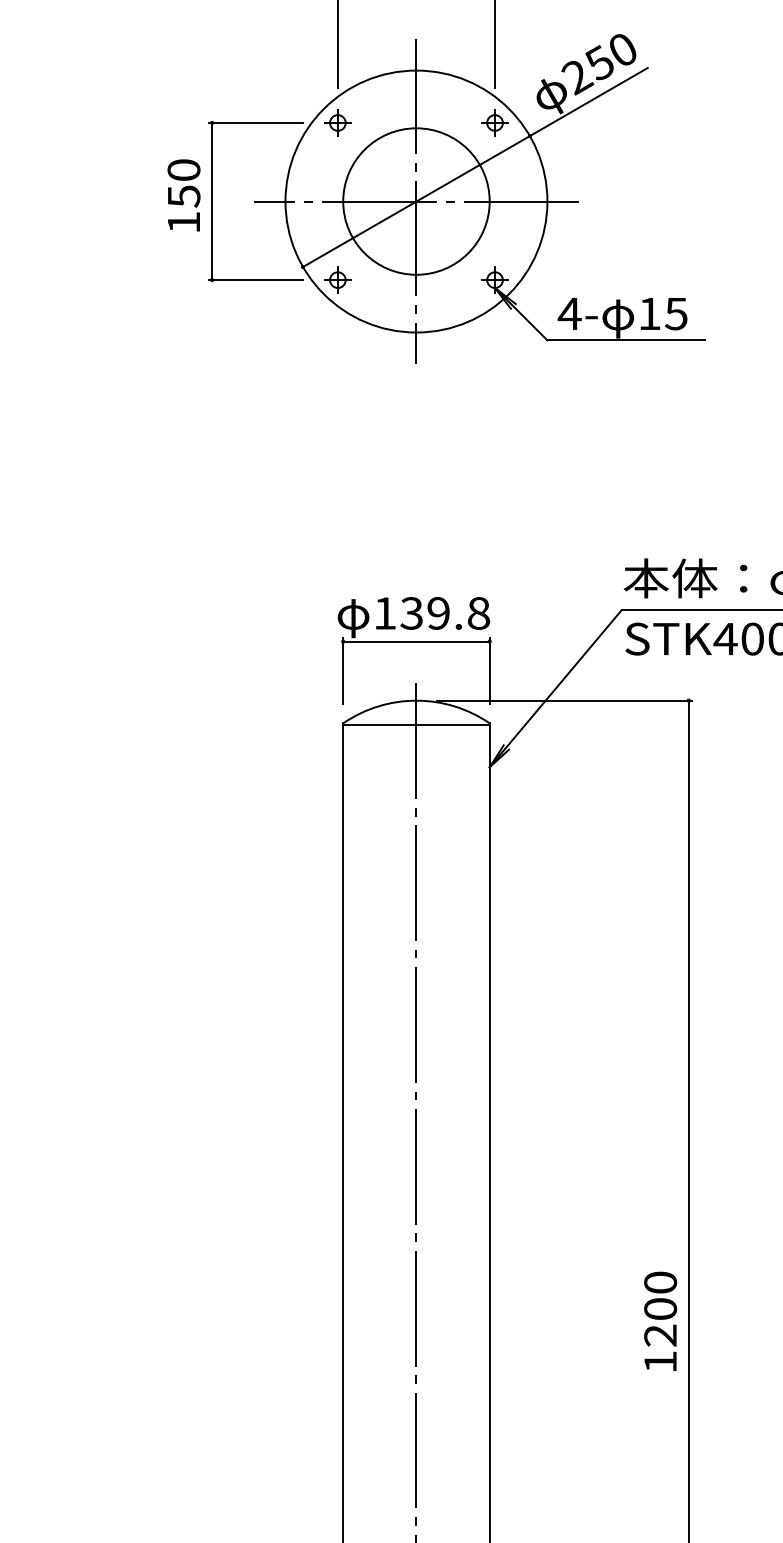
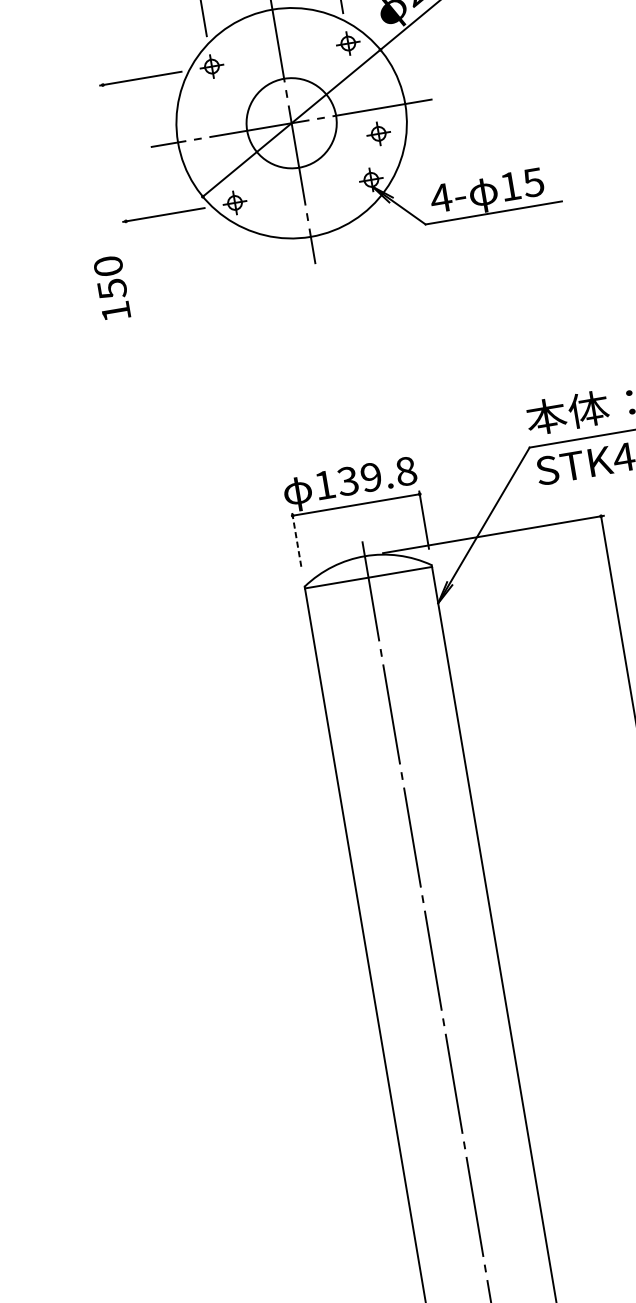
text: (183, 195) -> (111, 288), moved
line: (212, 201) -> (114, 153), removed
circle: (416, 201) -> (291, 123), size x0.7
part: (511, 229) -> (378, 133), added
line: (343, 671) -> (297, 541), solid -> dashed

